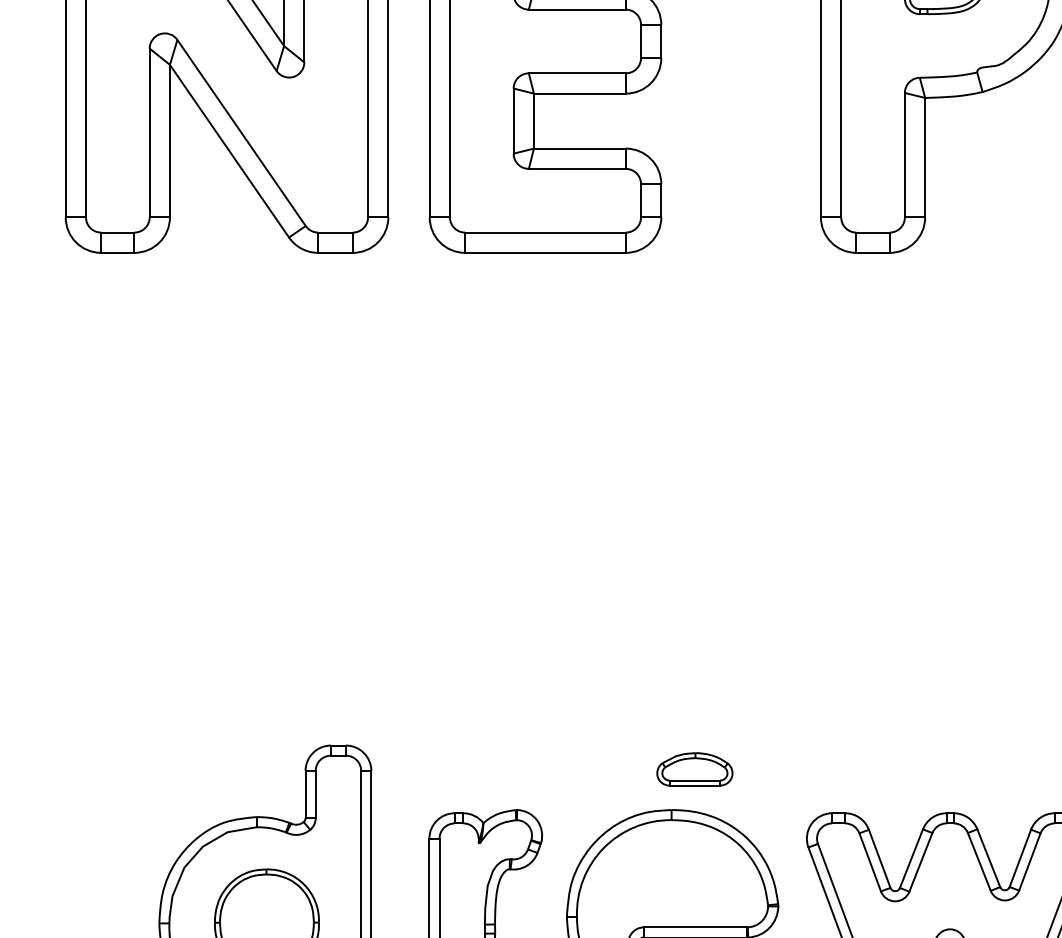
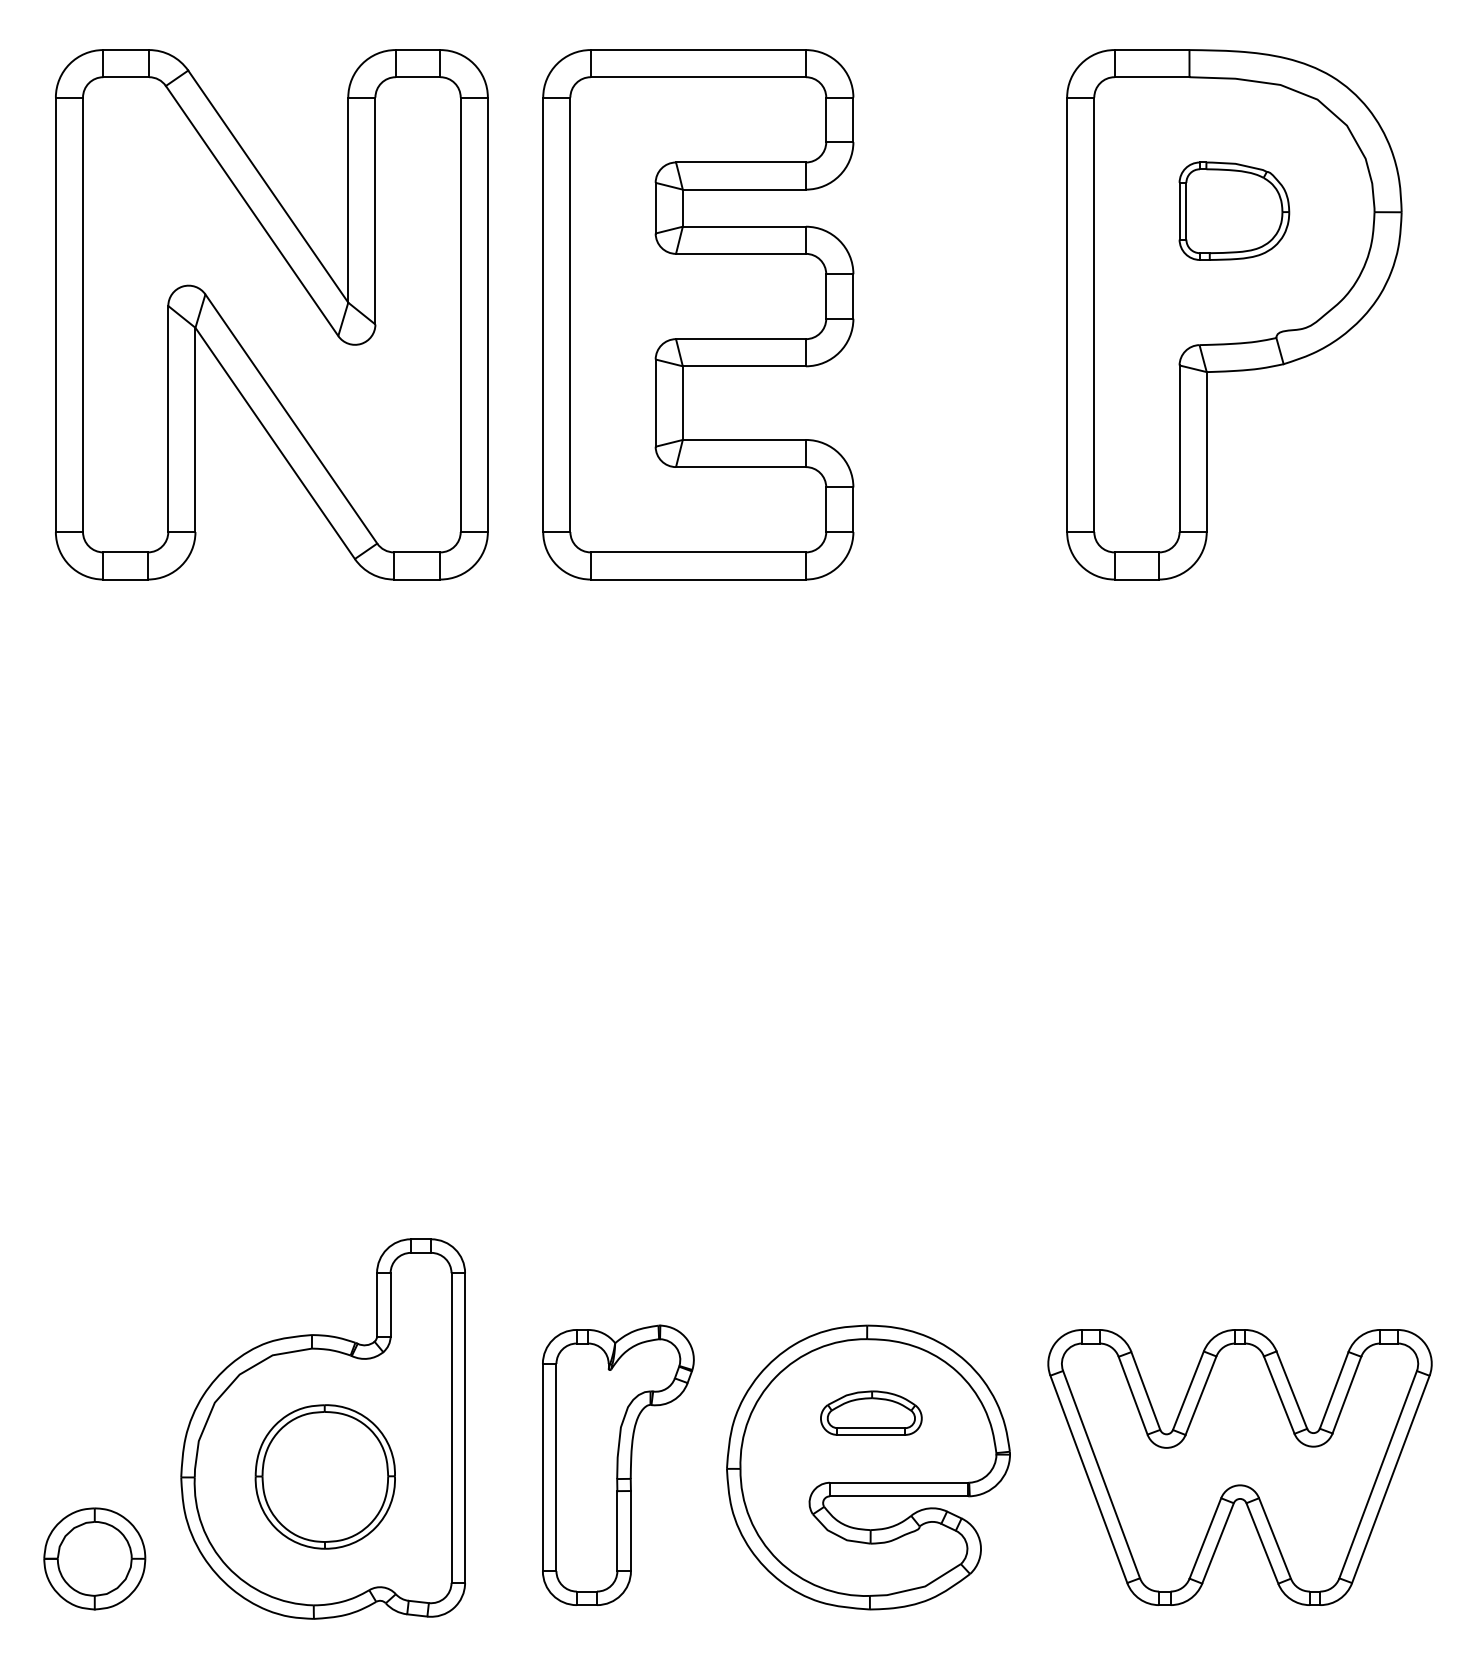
part: (694, 768) -> (871, 1412), moved

